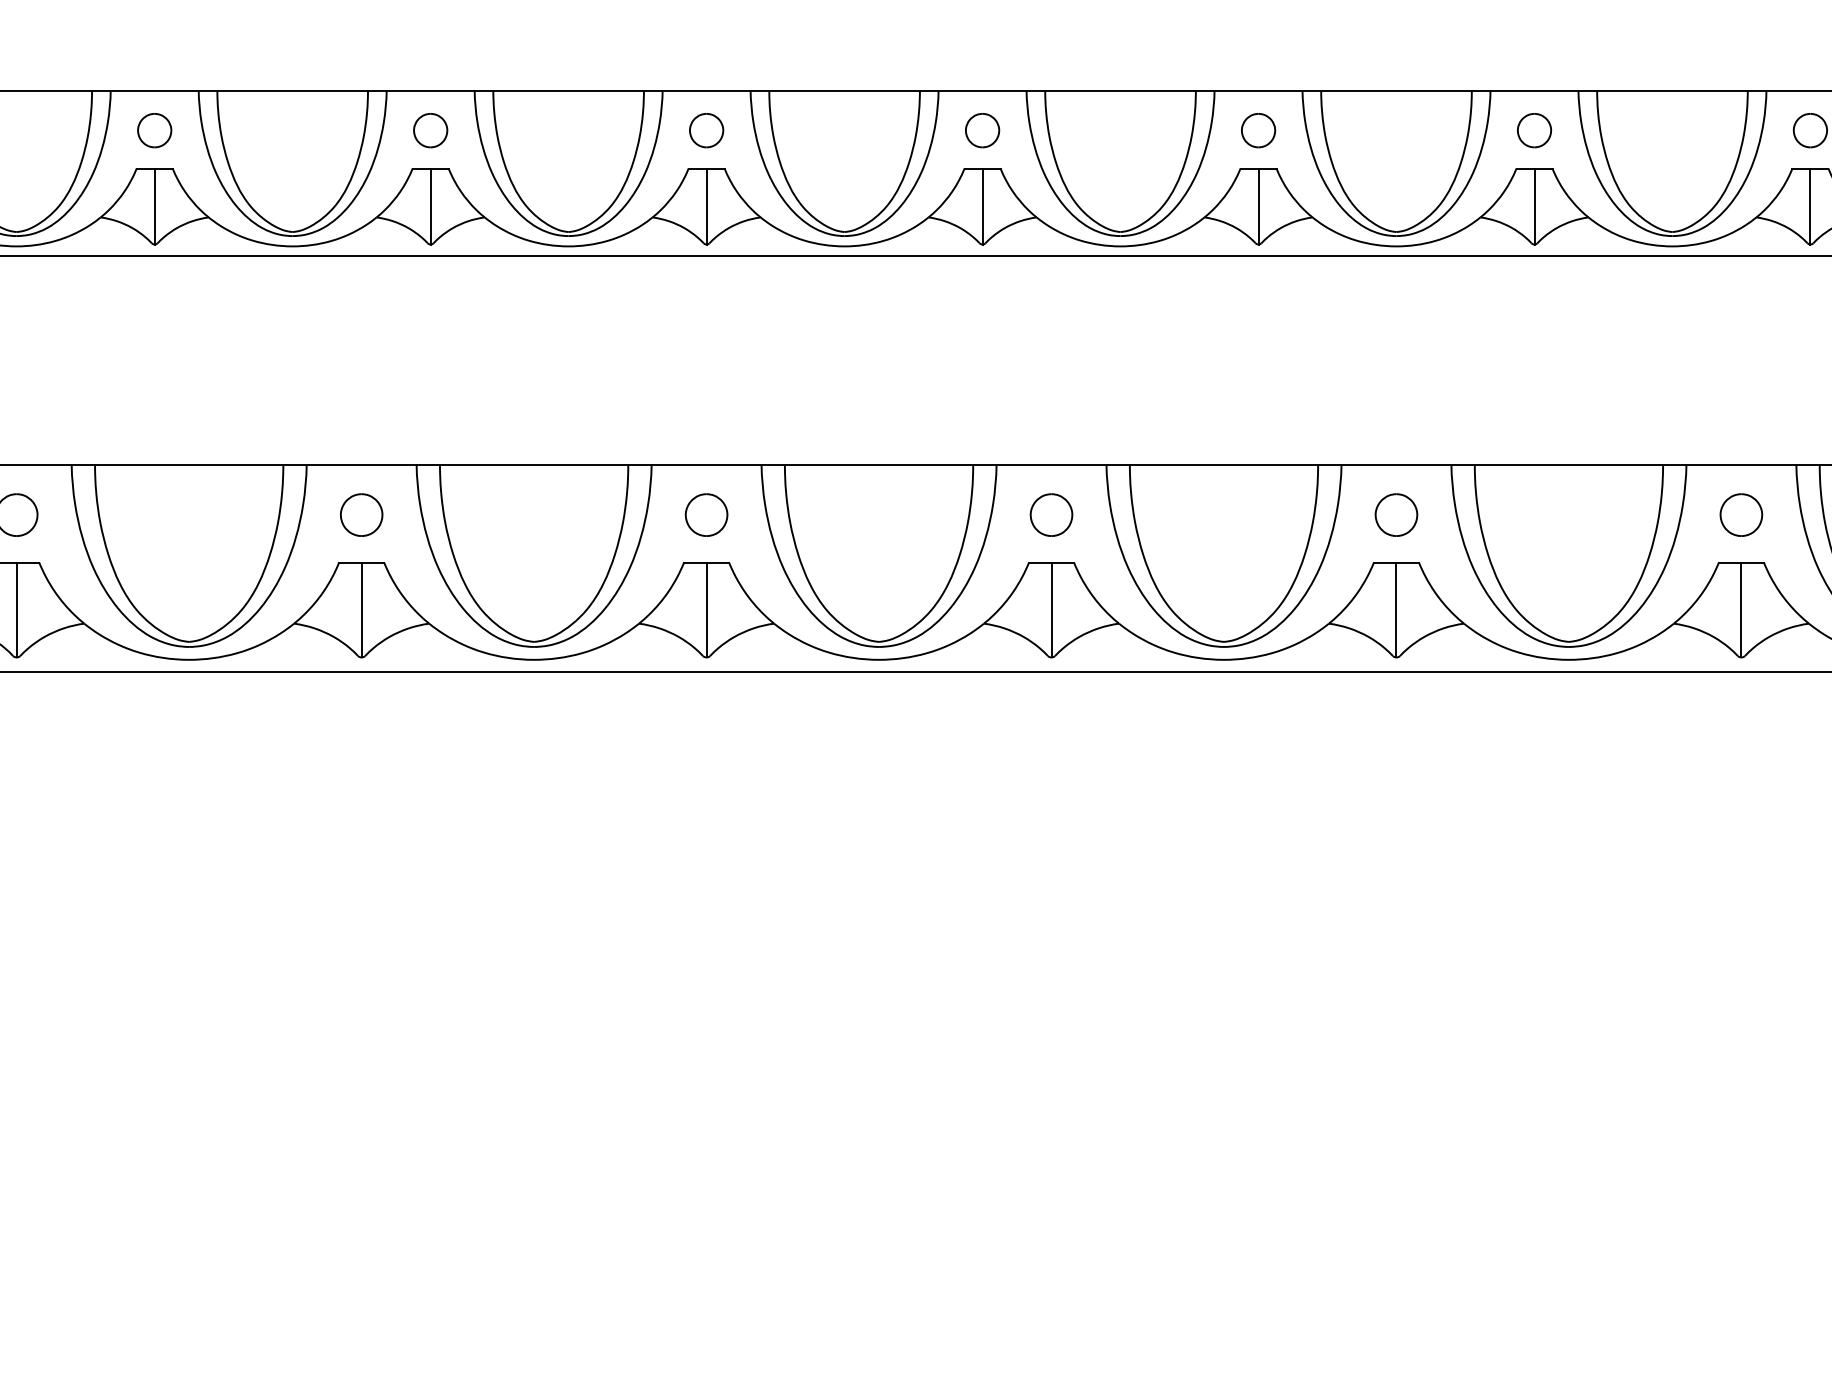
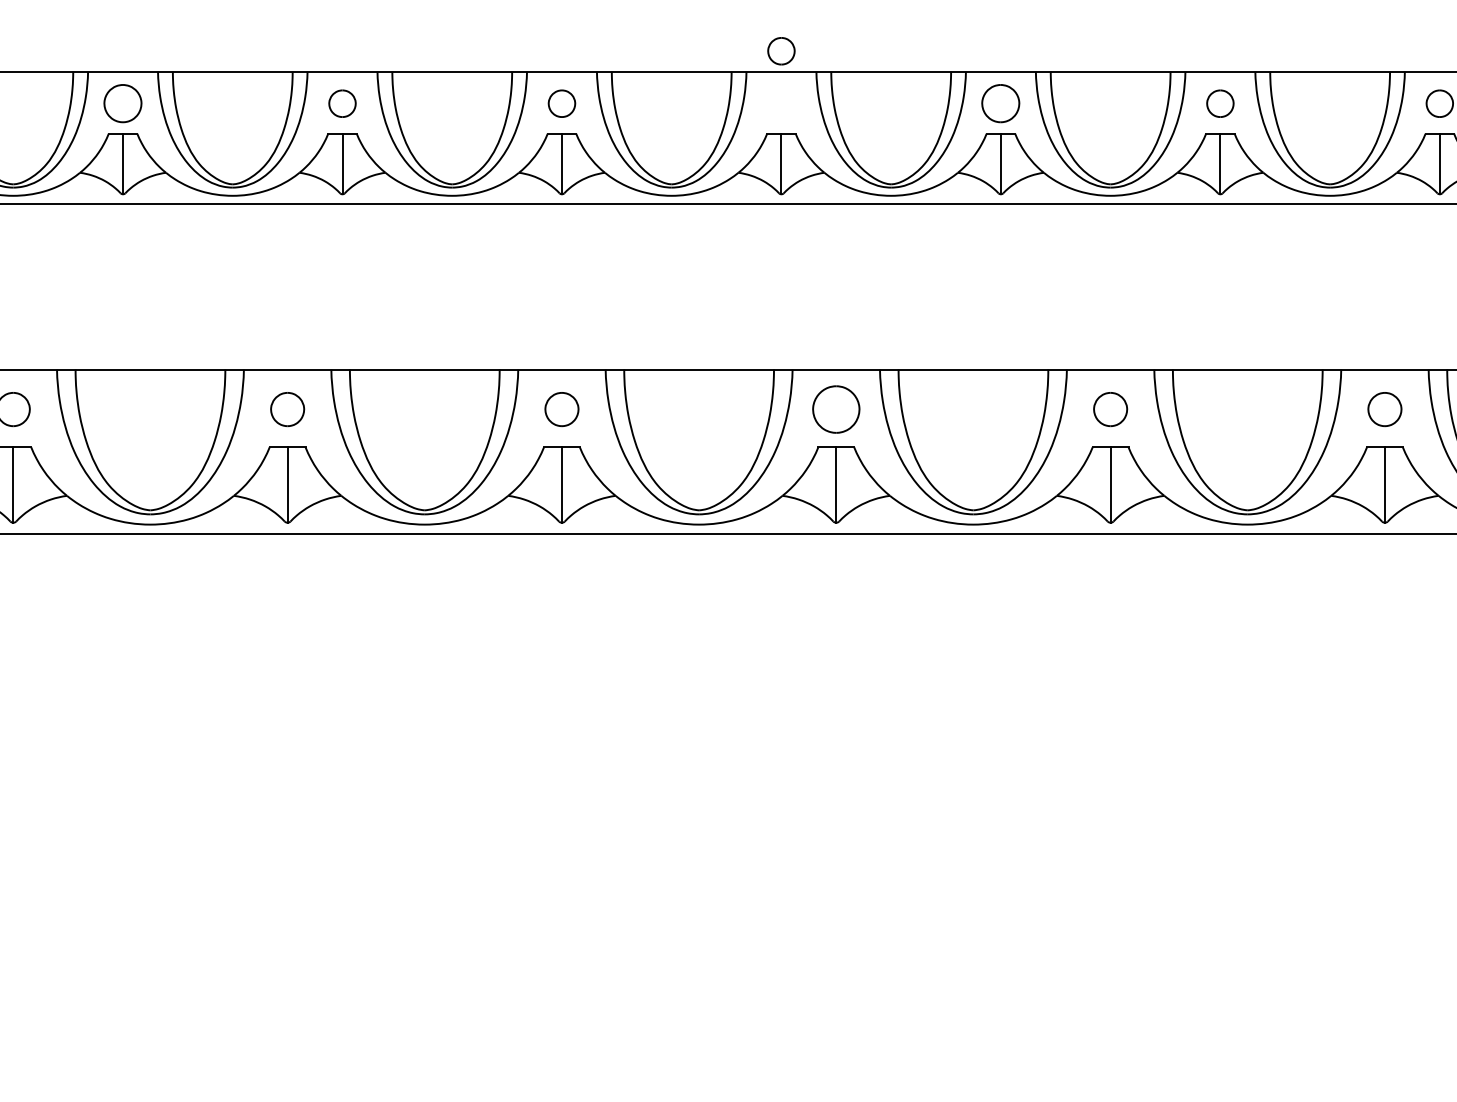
part: (154, 130) -> (122, 103), size x1.4
part: (982, 130) -> (781, 51), moved
part: (1258, 130) -> (1000, 103), size x1.4
part: (1051, 514) -> (836, 409), size x1.4

